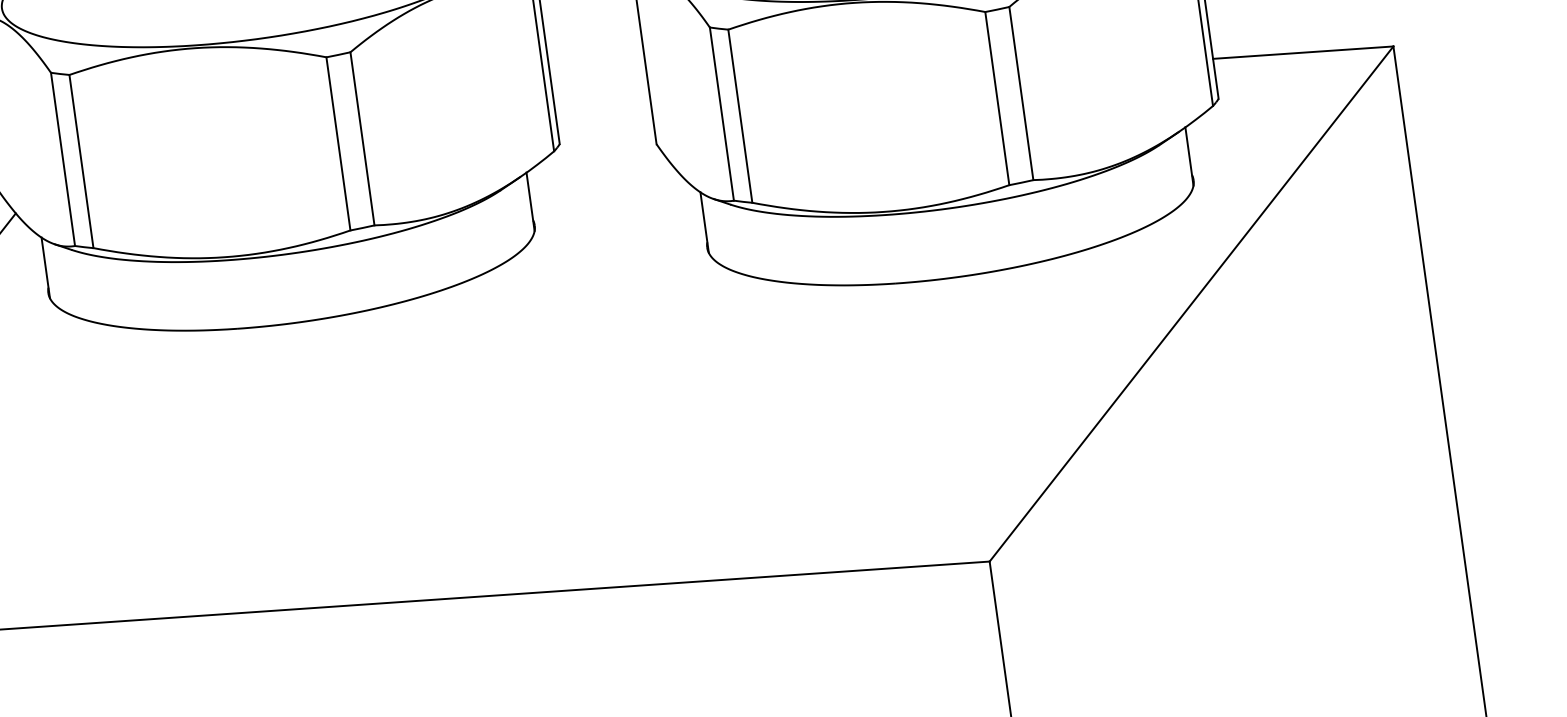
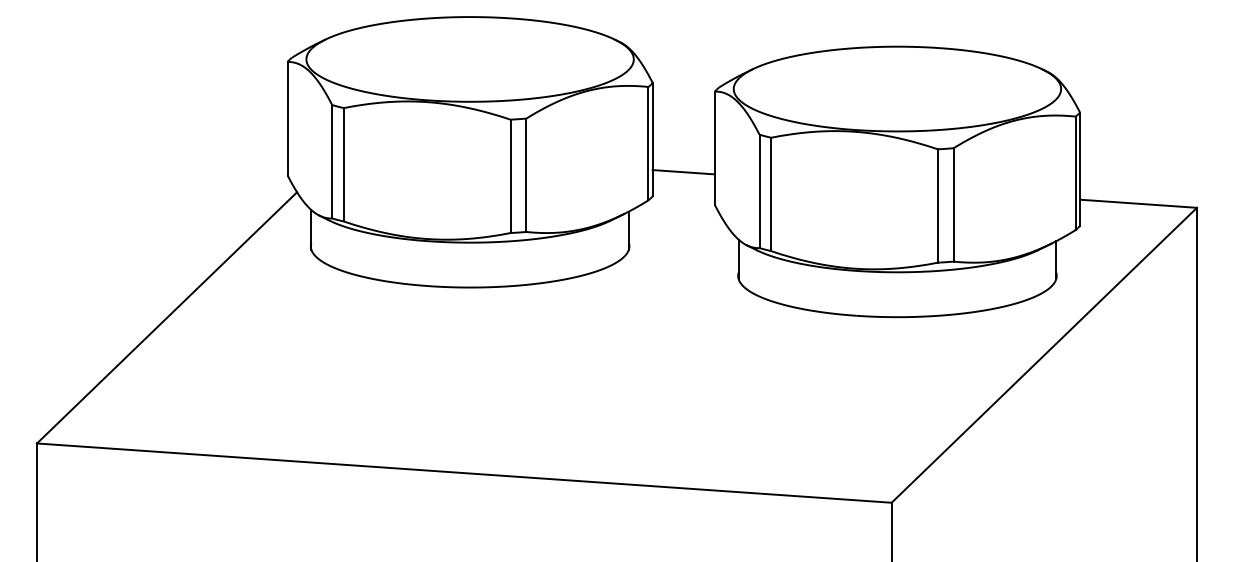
line: (601, 101) -> (683, 172), added

